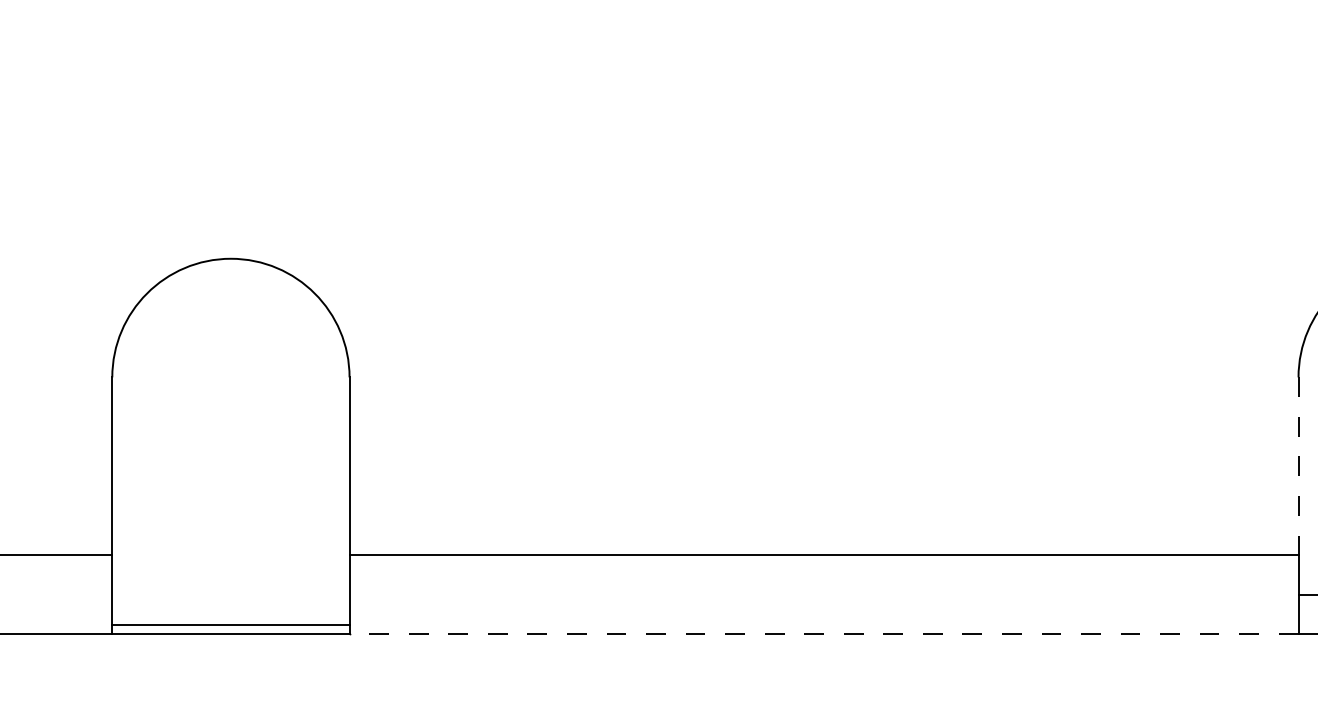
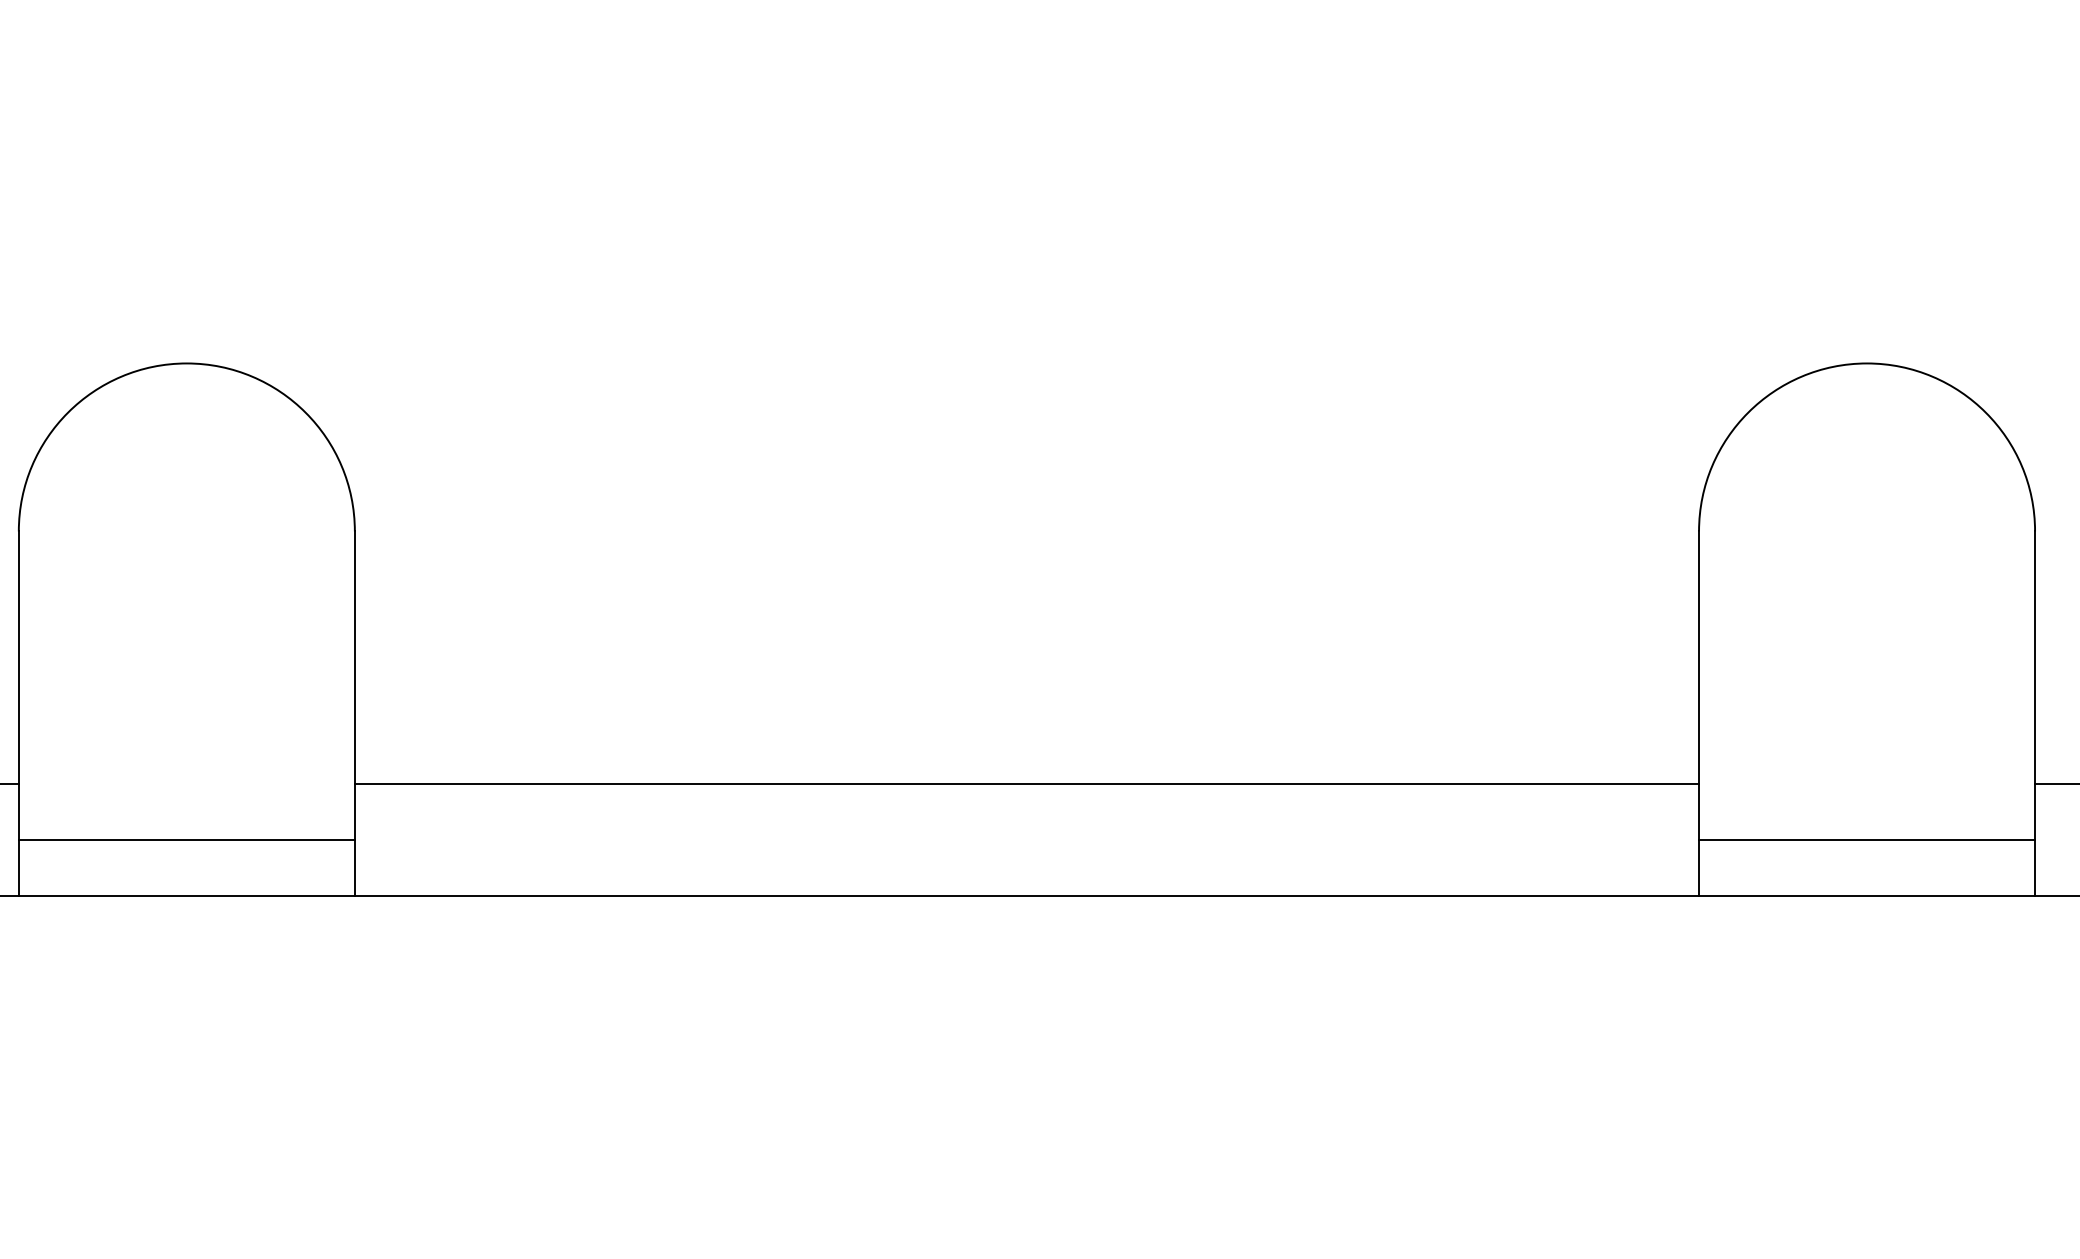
line: (1298, 467) -> (1699, 658), dashed -> solid
line: (230, 625) -> (186, 839), moved
line: (823, 634) -> (1026, 895), dashed -> solid

